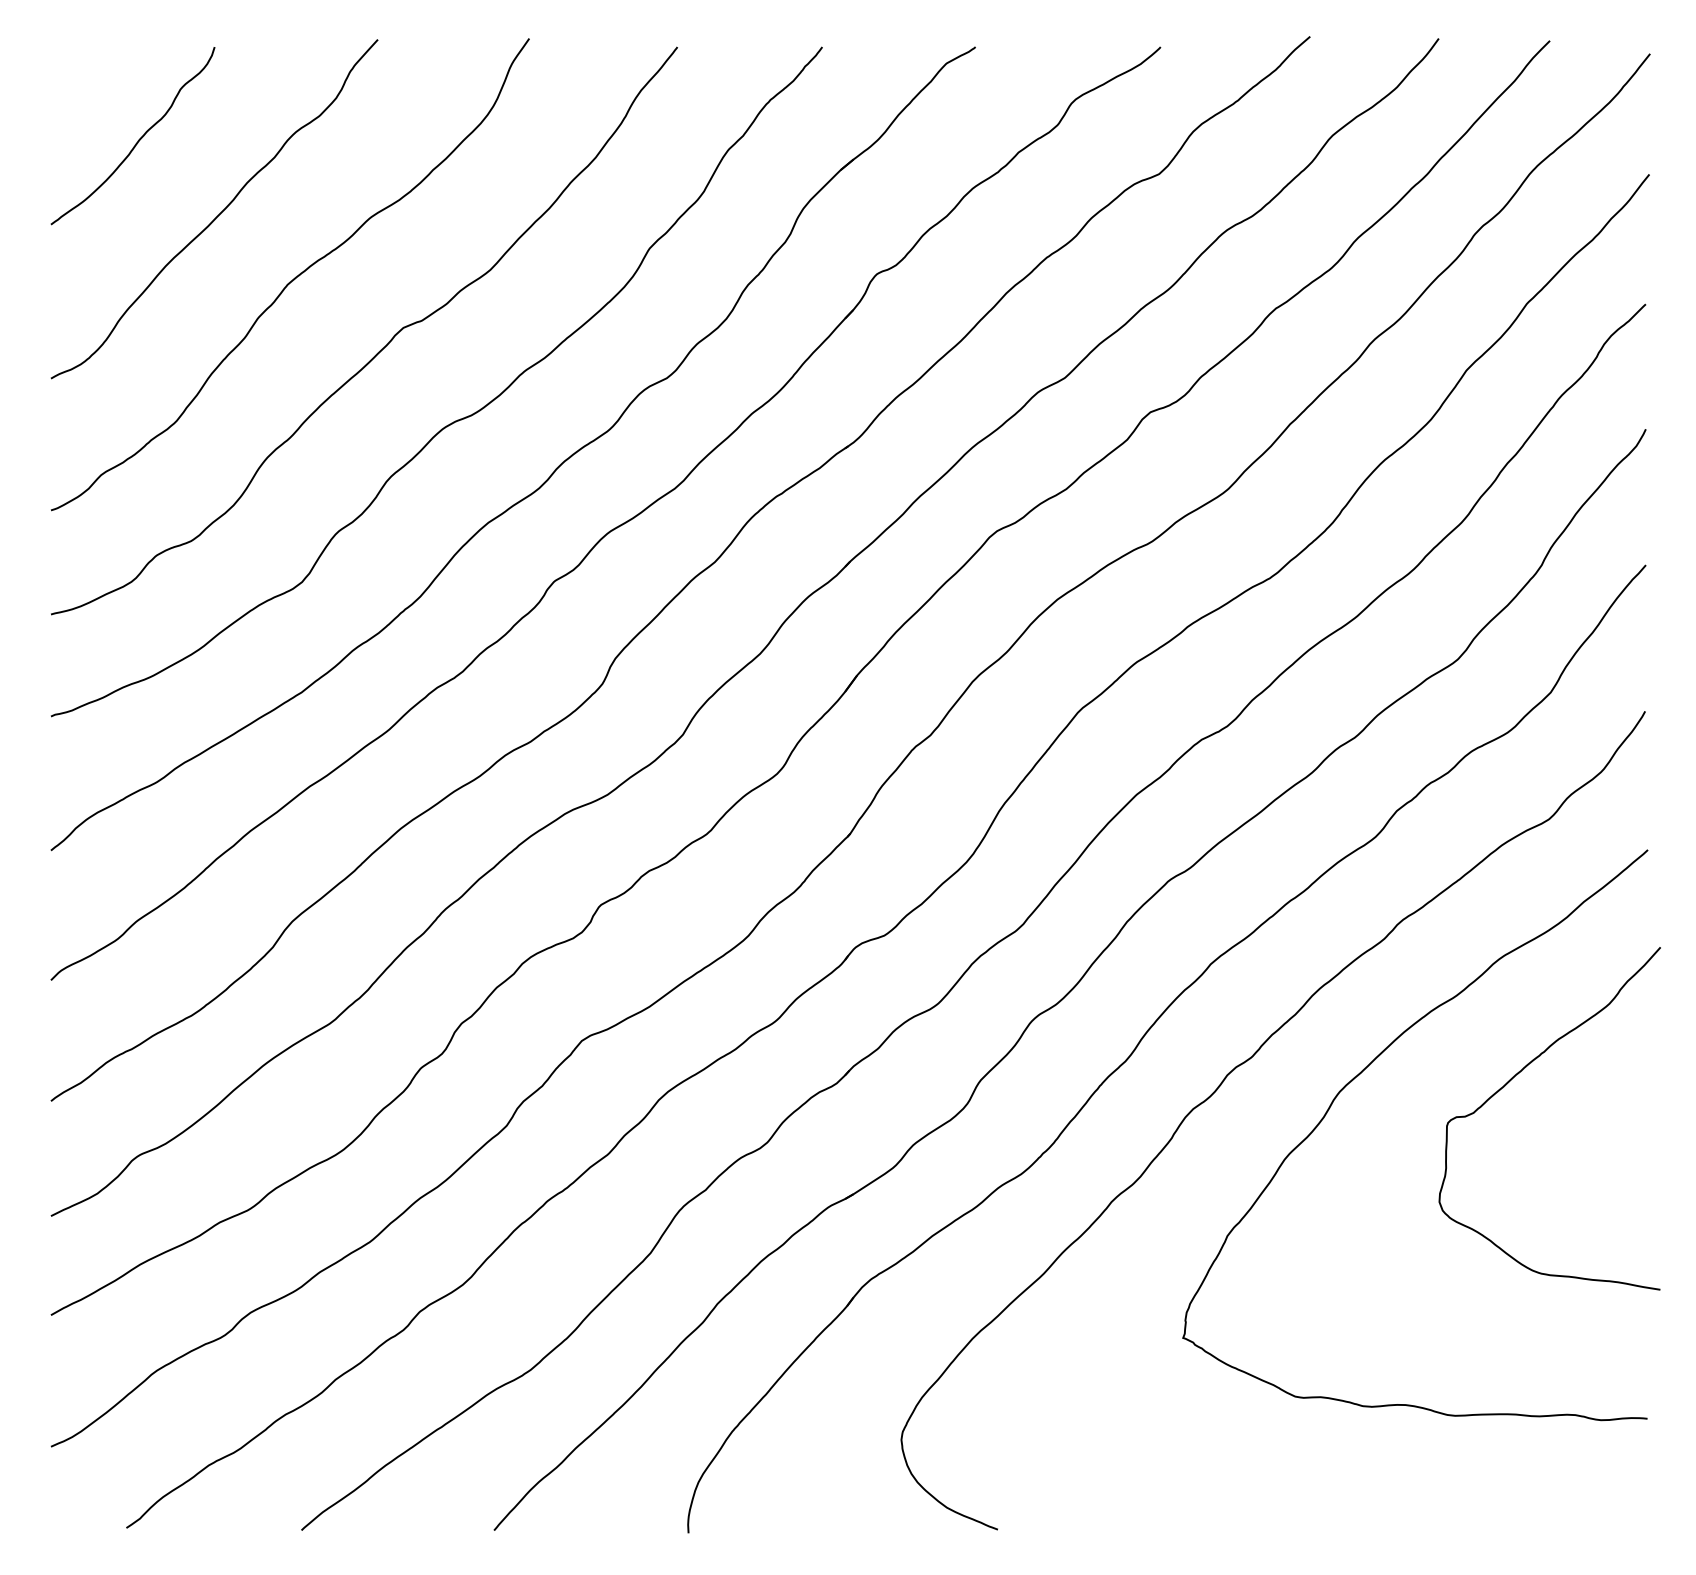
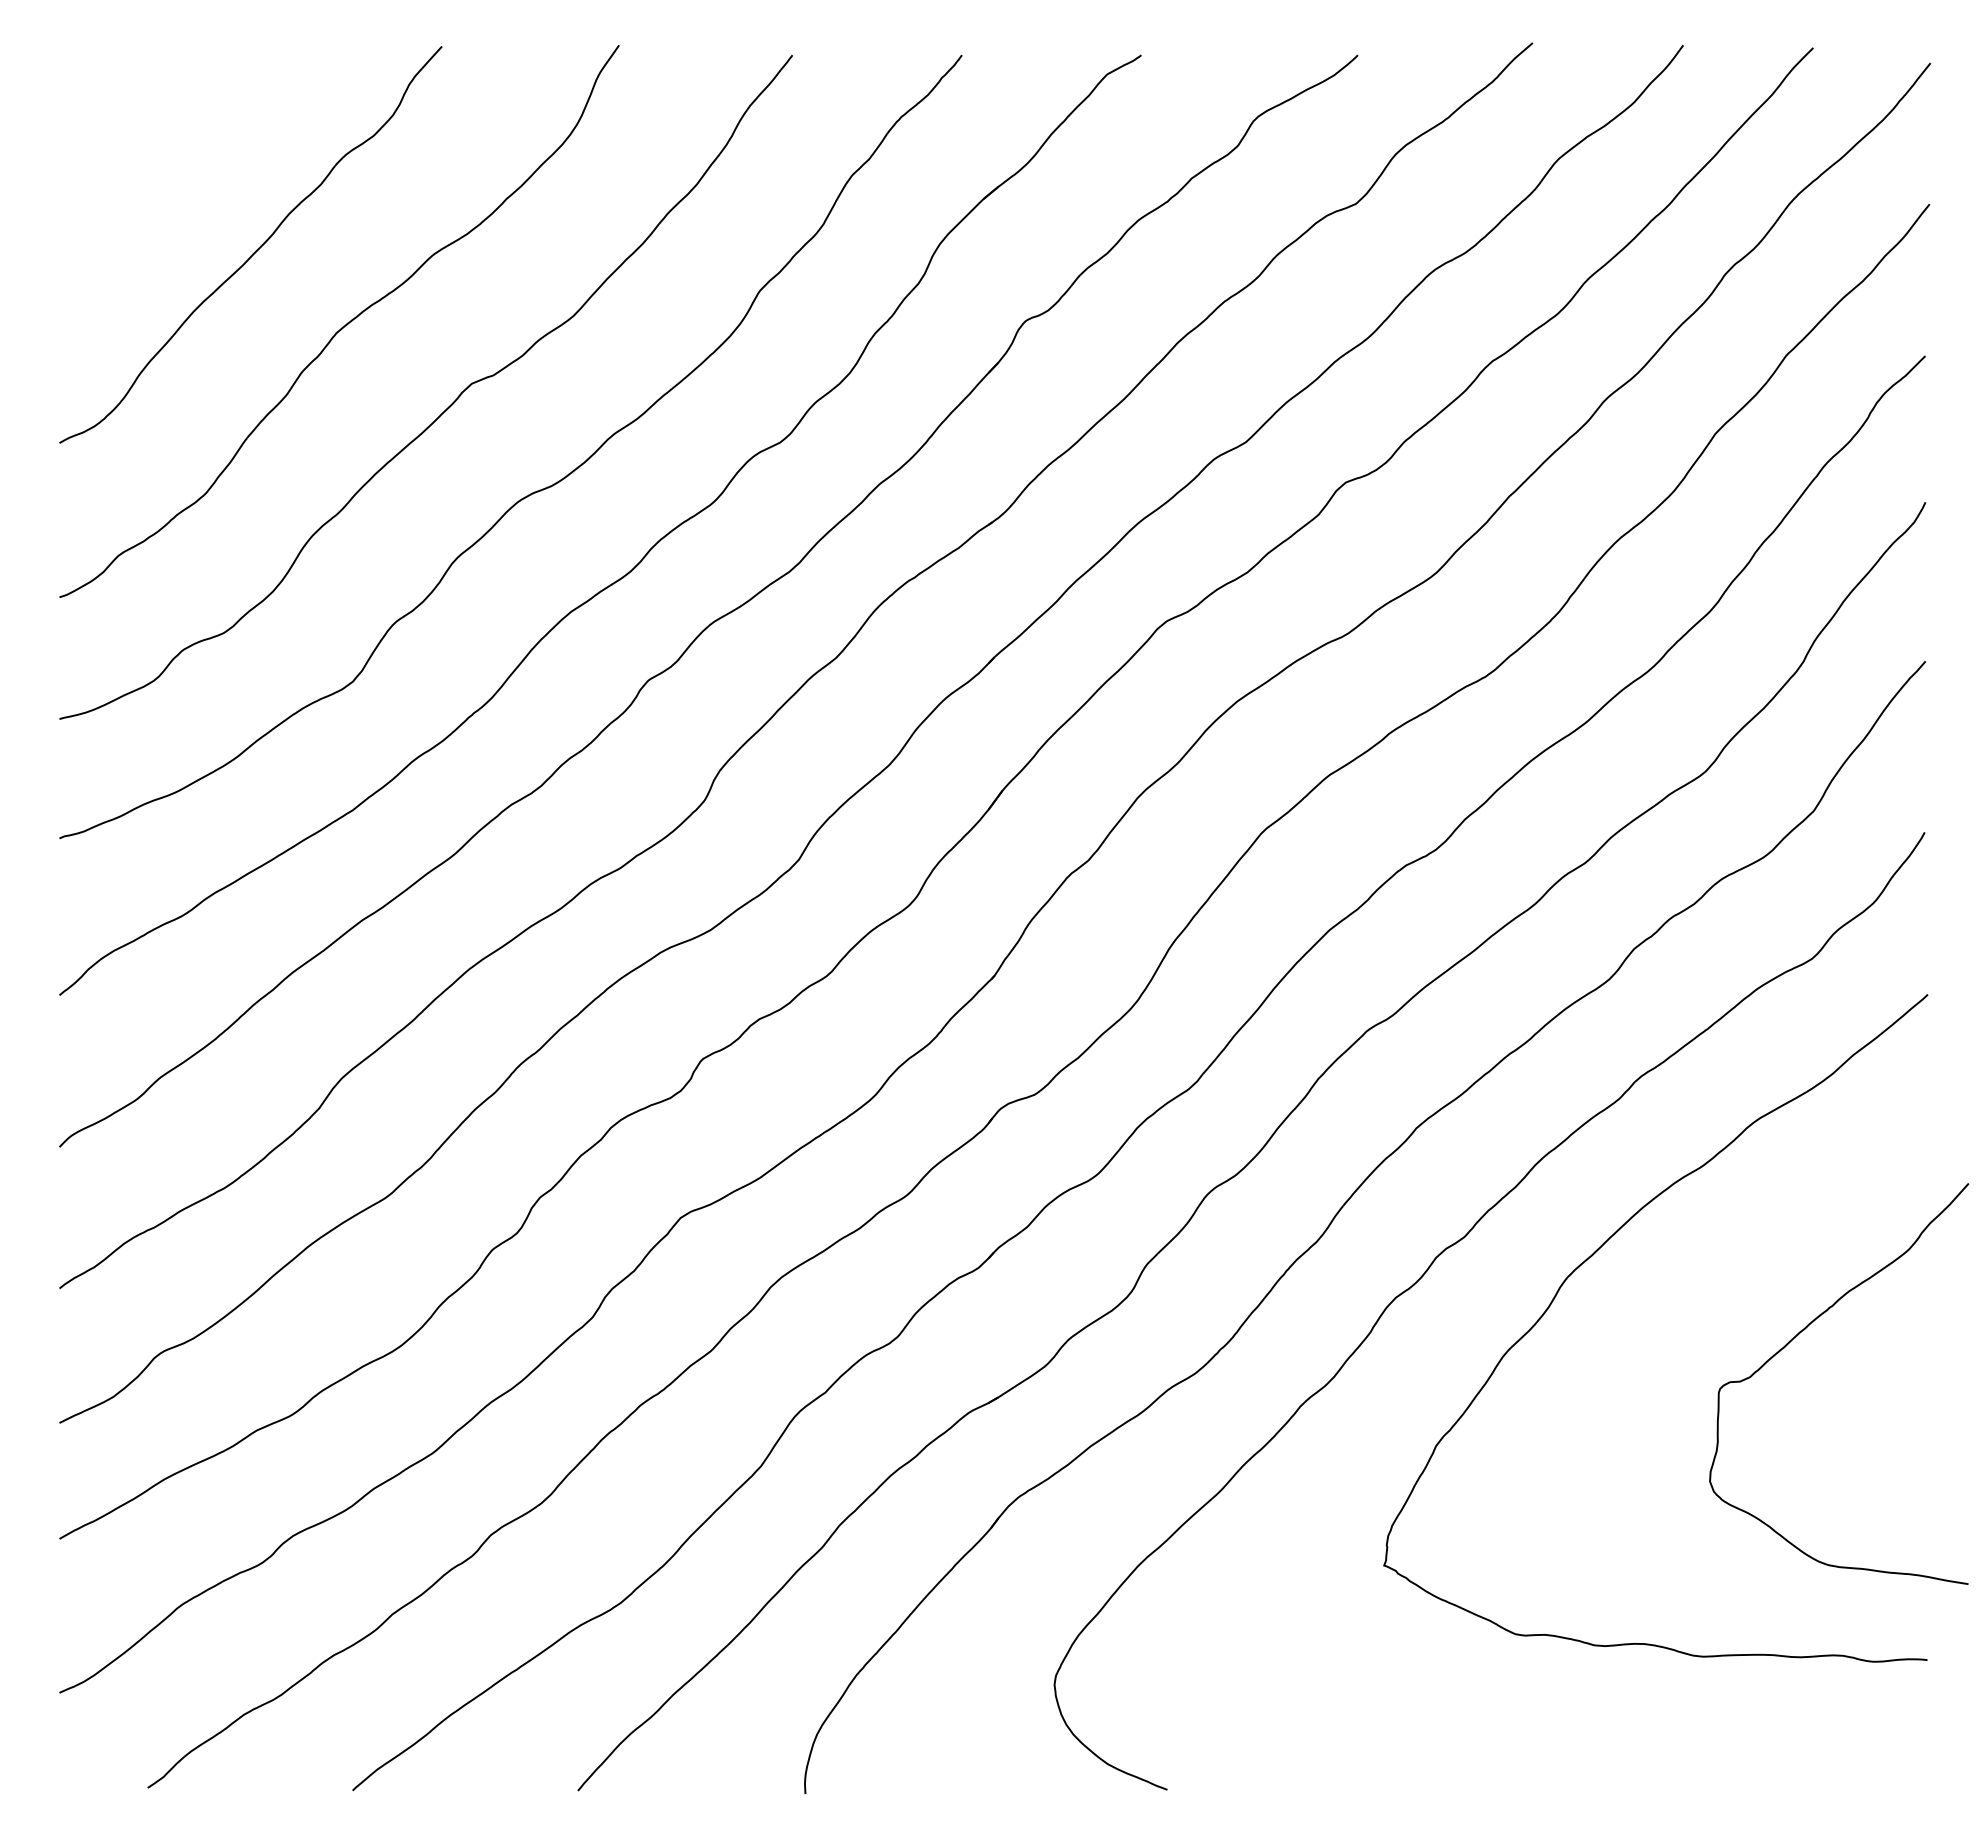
curve: (138, 140) -> (161, 164), removed
curve: (1514, 1078) -> (1797, 1336), moved

